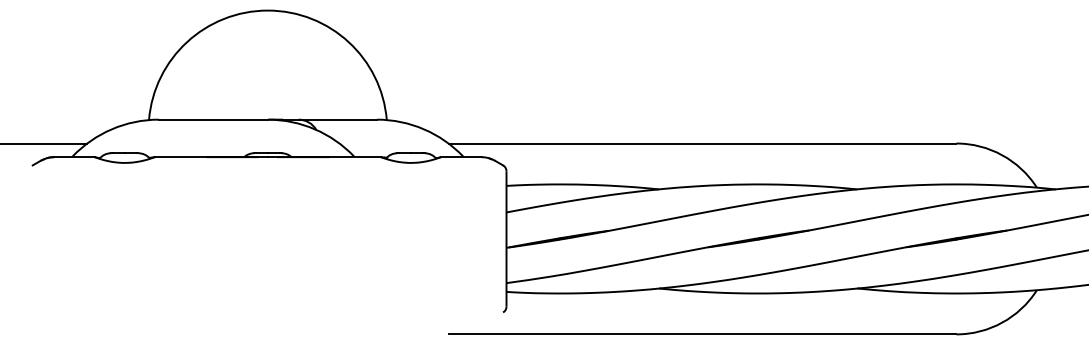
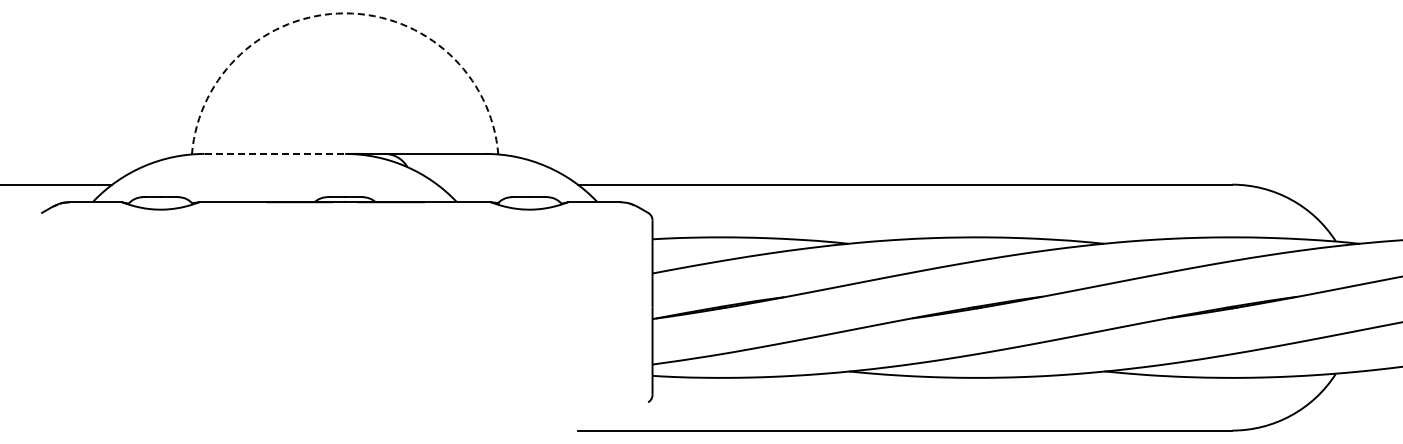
arc: (268, 10) -> (345, 13), solid -> dashed
line: (213, 119) -> (275, 153), solid -> dashed

